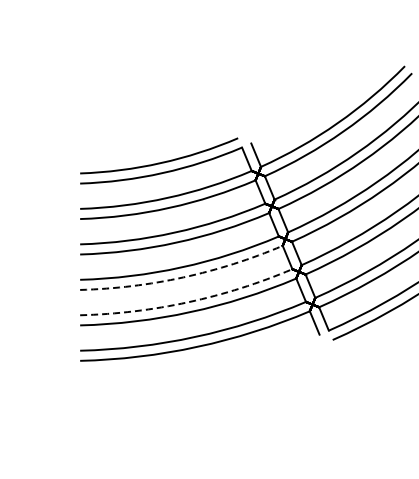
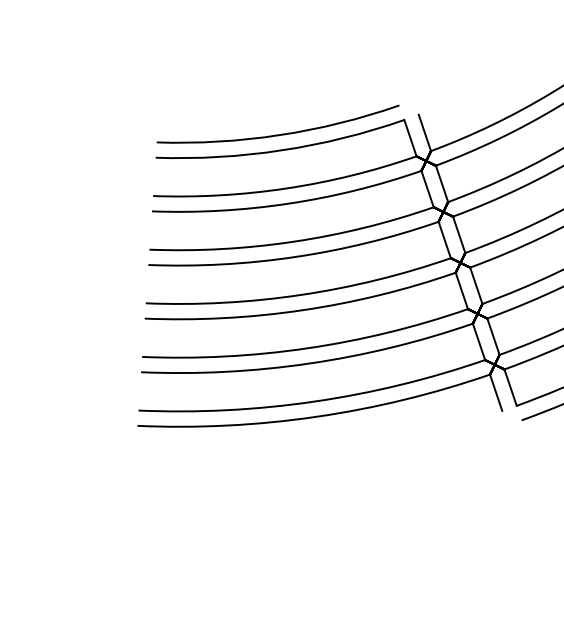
arc: (183, 277) -> (302, 310), dashed -> solid
arc: (188, 302) -> (307, 348), dashed -> solid

